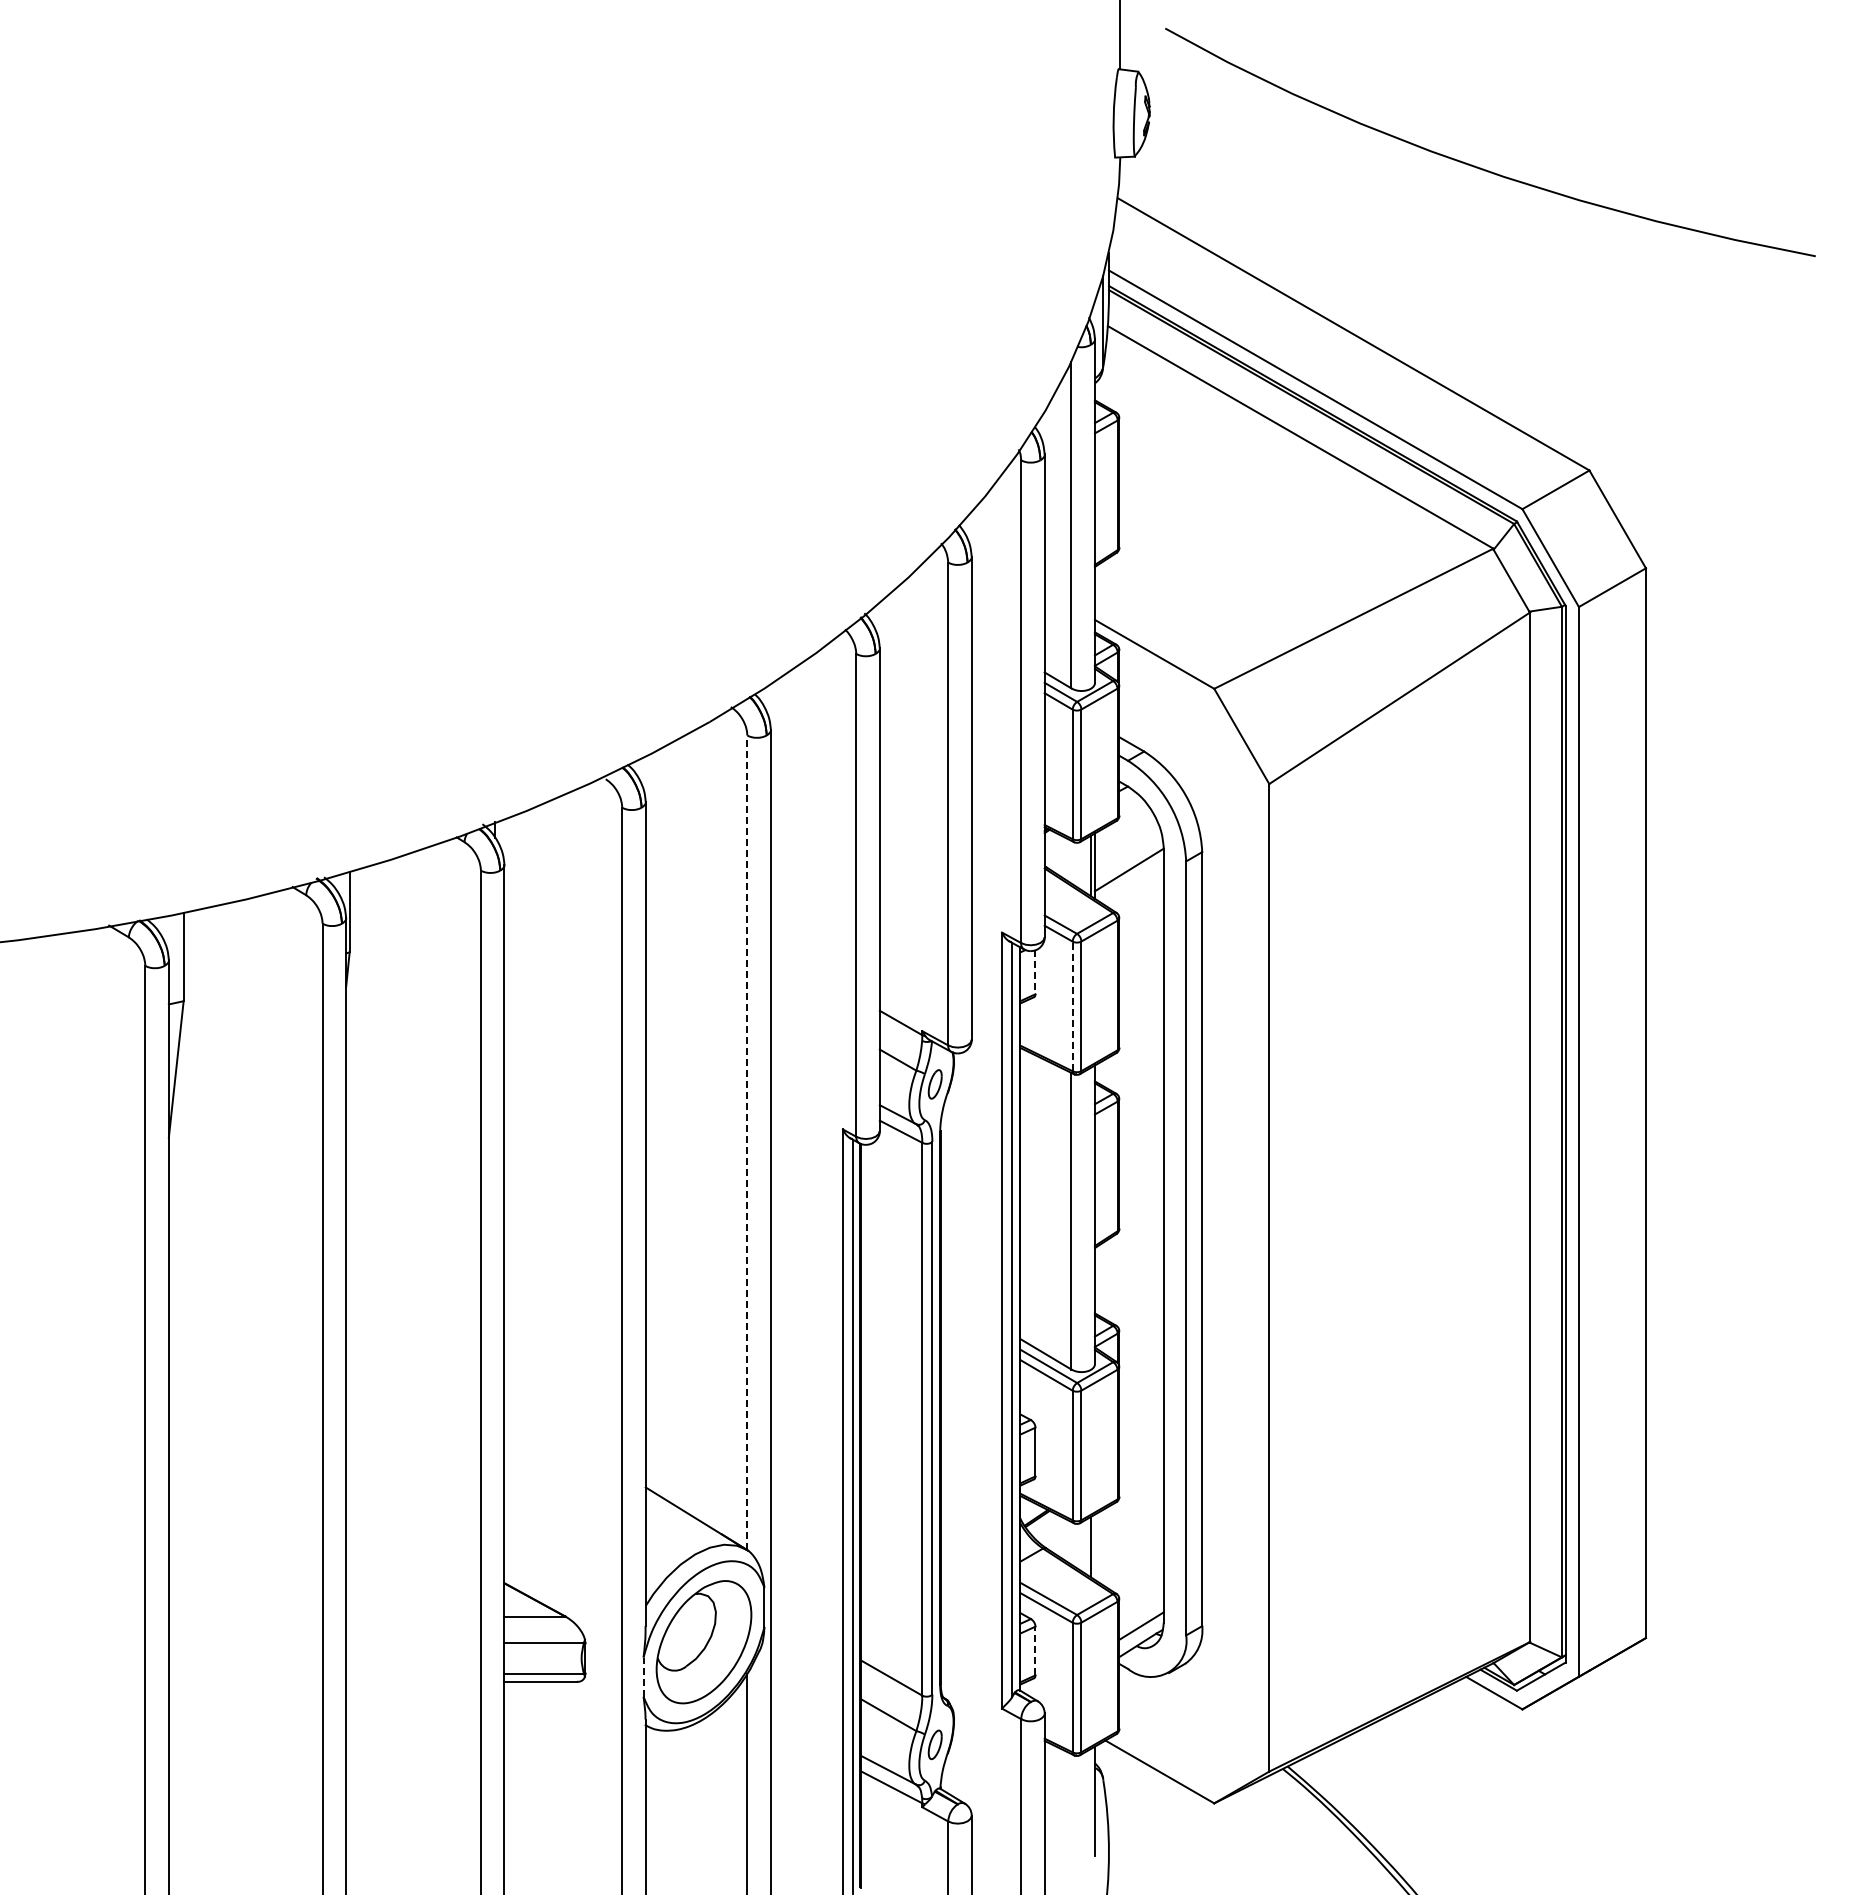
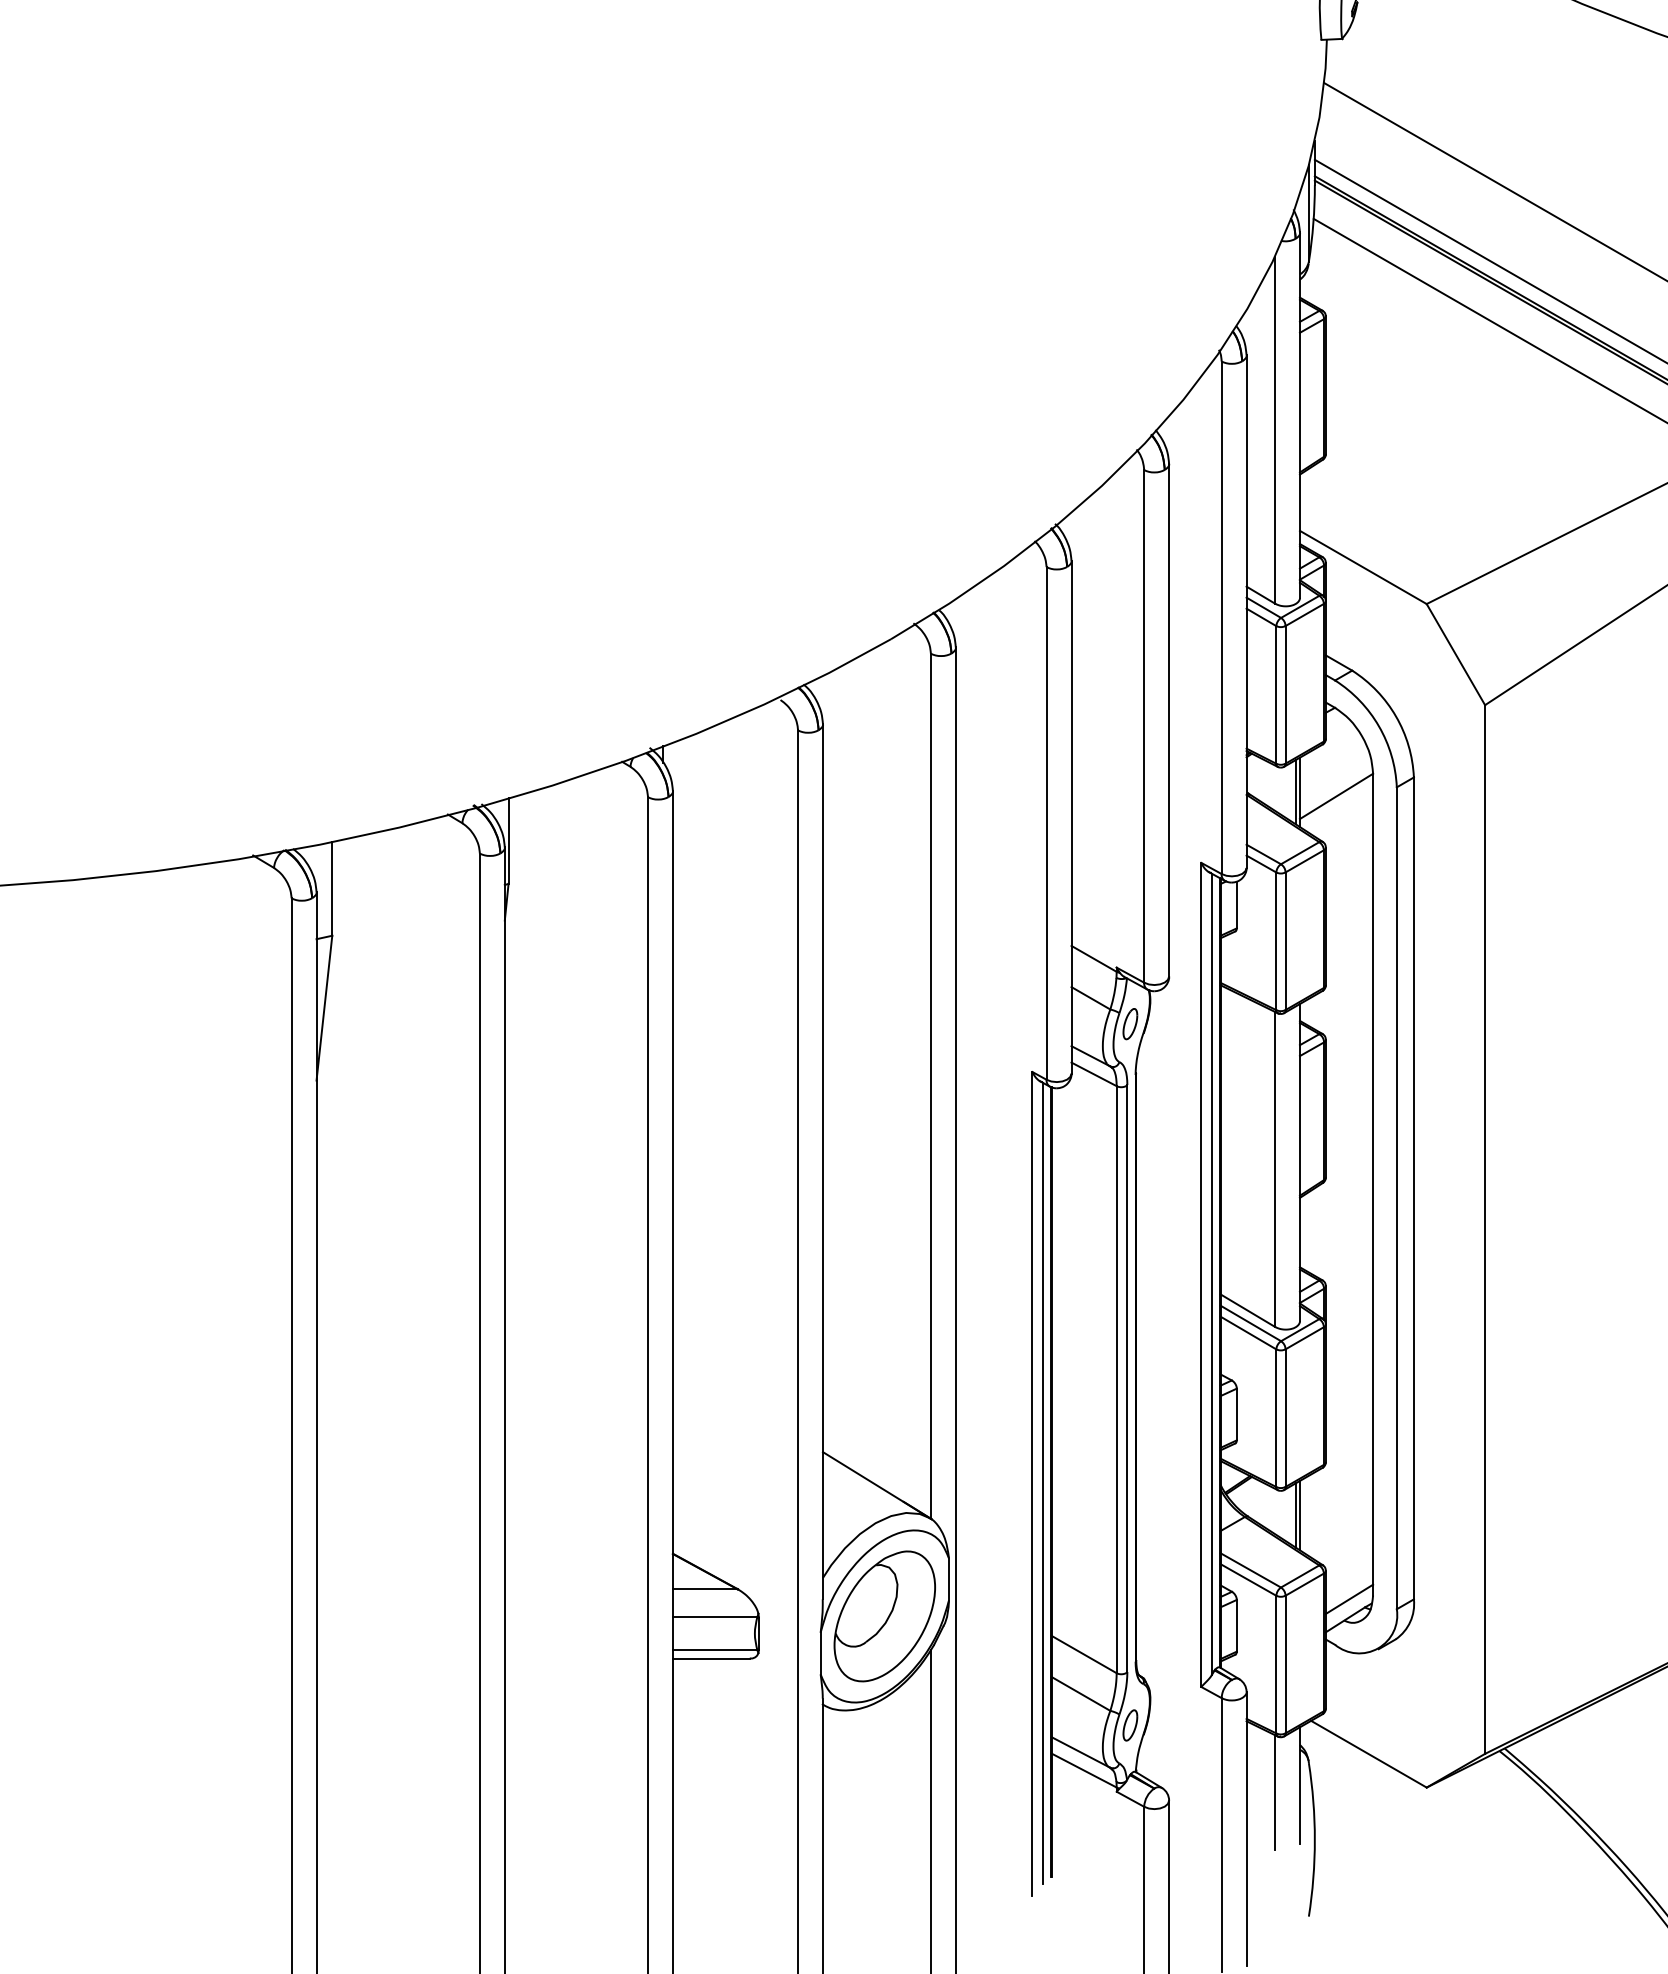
line: (1035, 972) -> (1236, 905), dashed -> solid
line: (1072, 1006) -> (1276, 941), dashed -> solid
line: (747, 1142) -> (931, 1085), dashed -> solid
line: (1094, 1546) -> (1299, 1514), added
line: (1035, 1650) -> (1236, 1625), dashed -> solid
line: (643, 1677) -> (820, 1653), dashed -> solid
line: (1071, 1807) -> (1275, 1791), added

